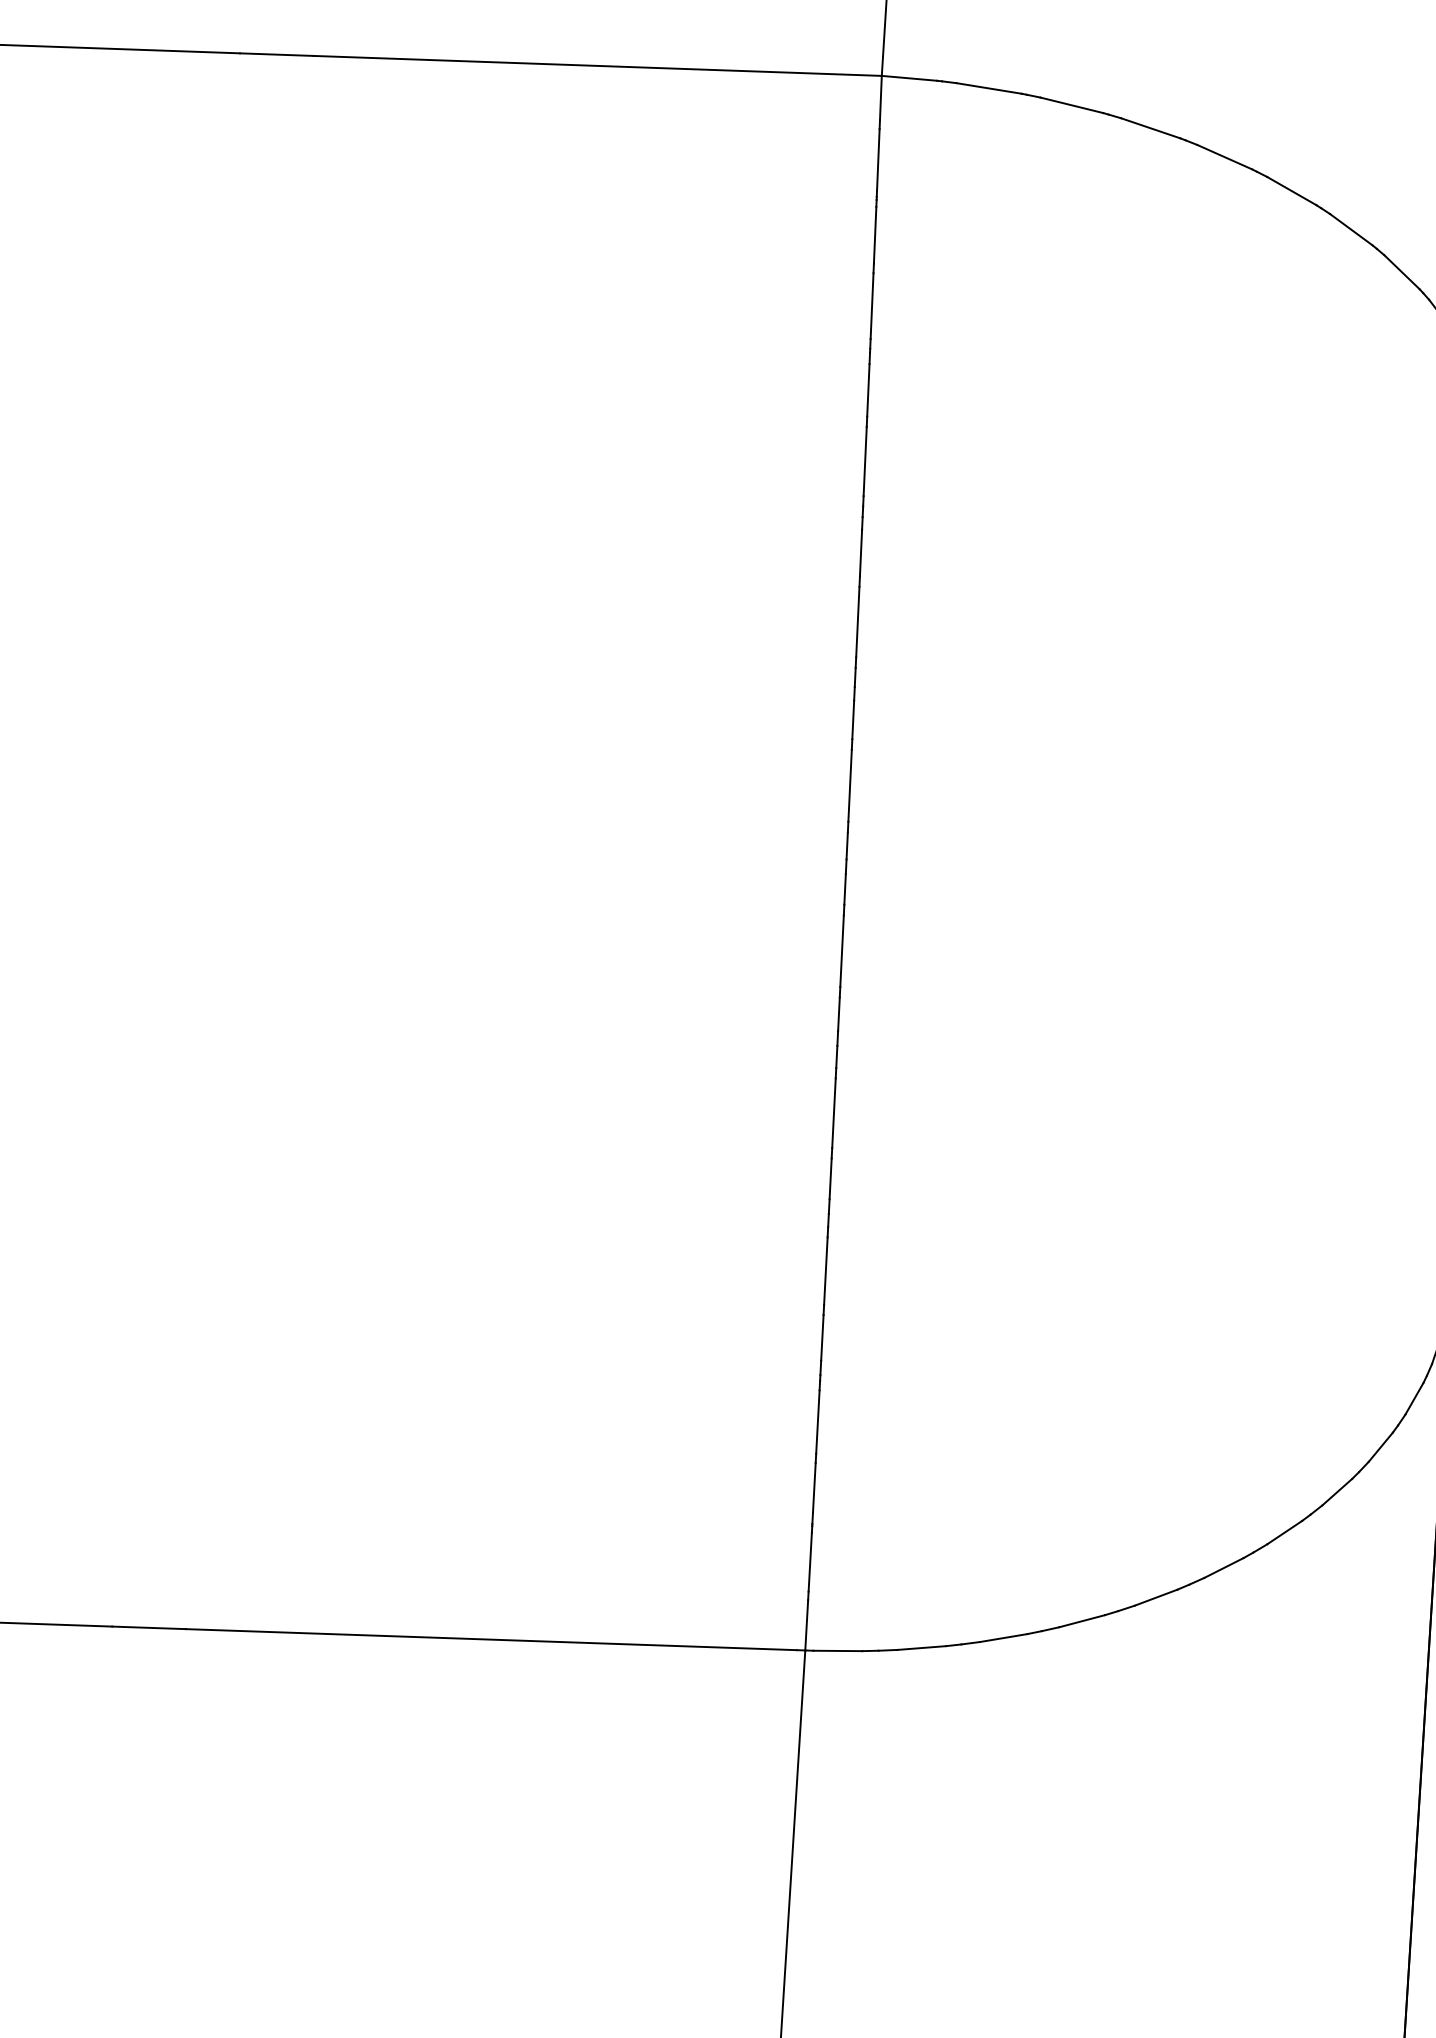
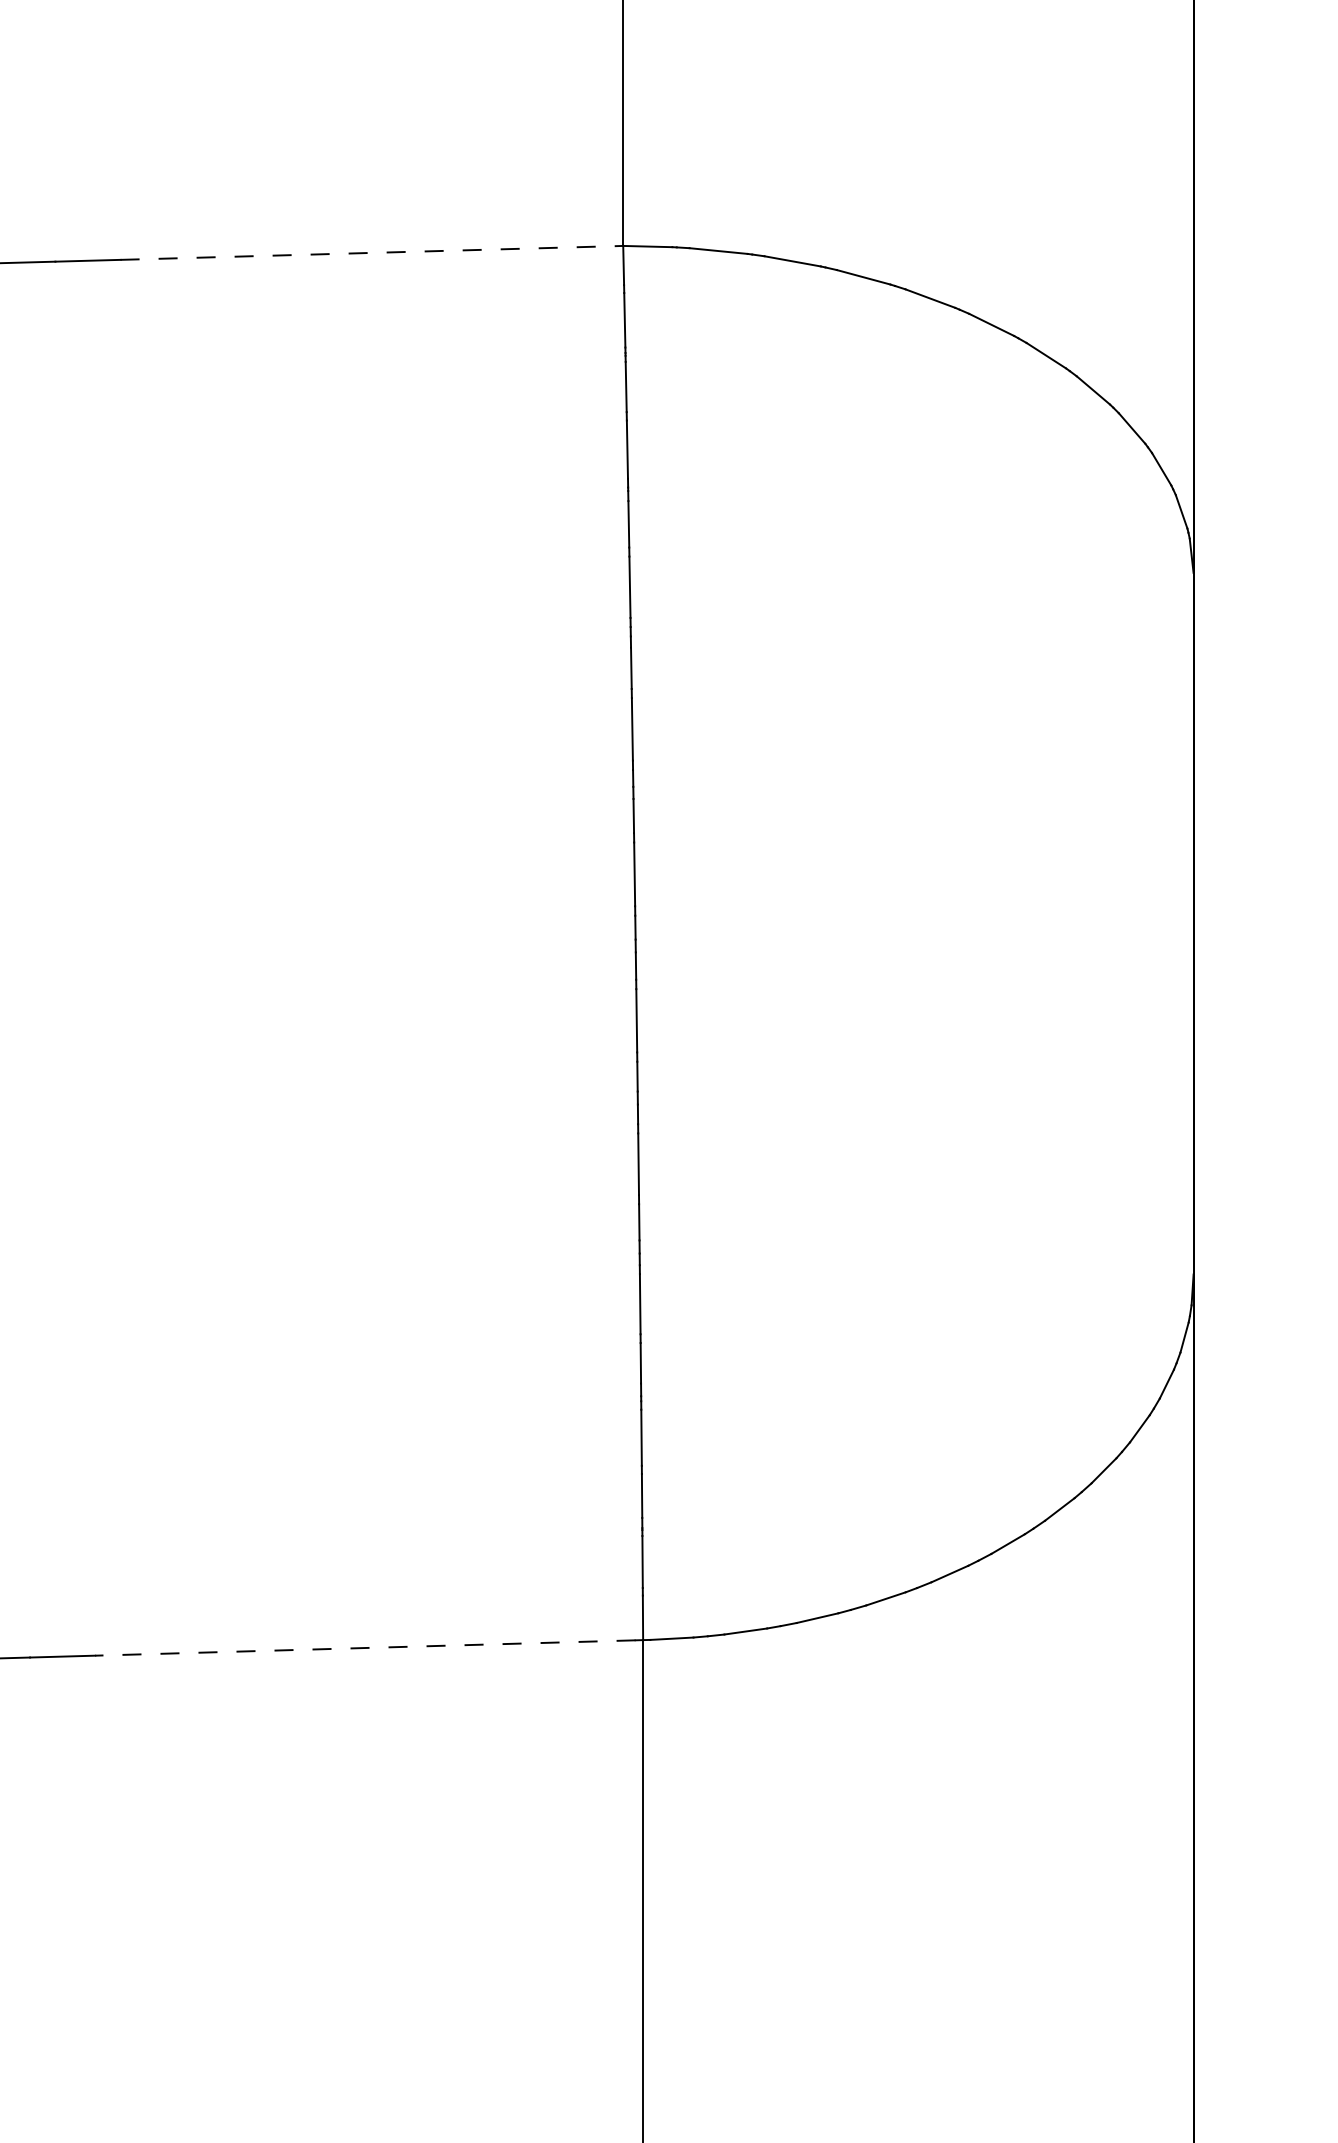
line: (598, 65) -> (372, 252), solid -> dashed
line: (490, 1640) -> (364, 1648), solid -> dashed

